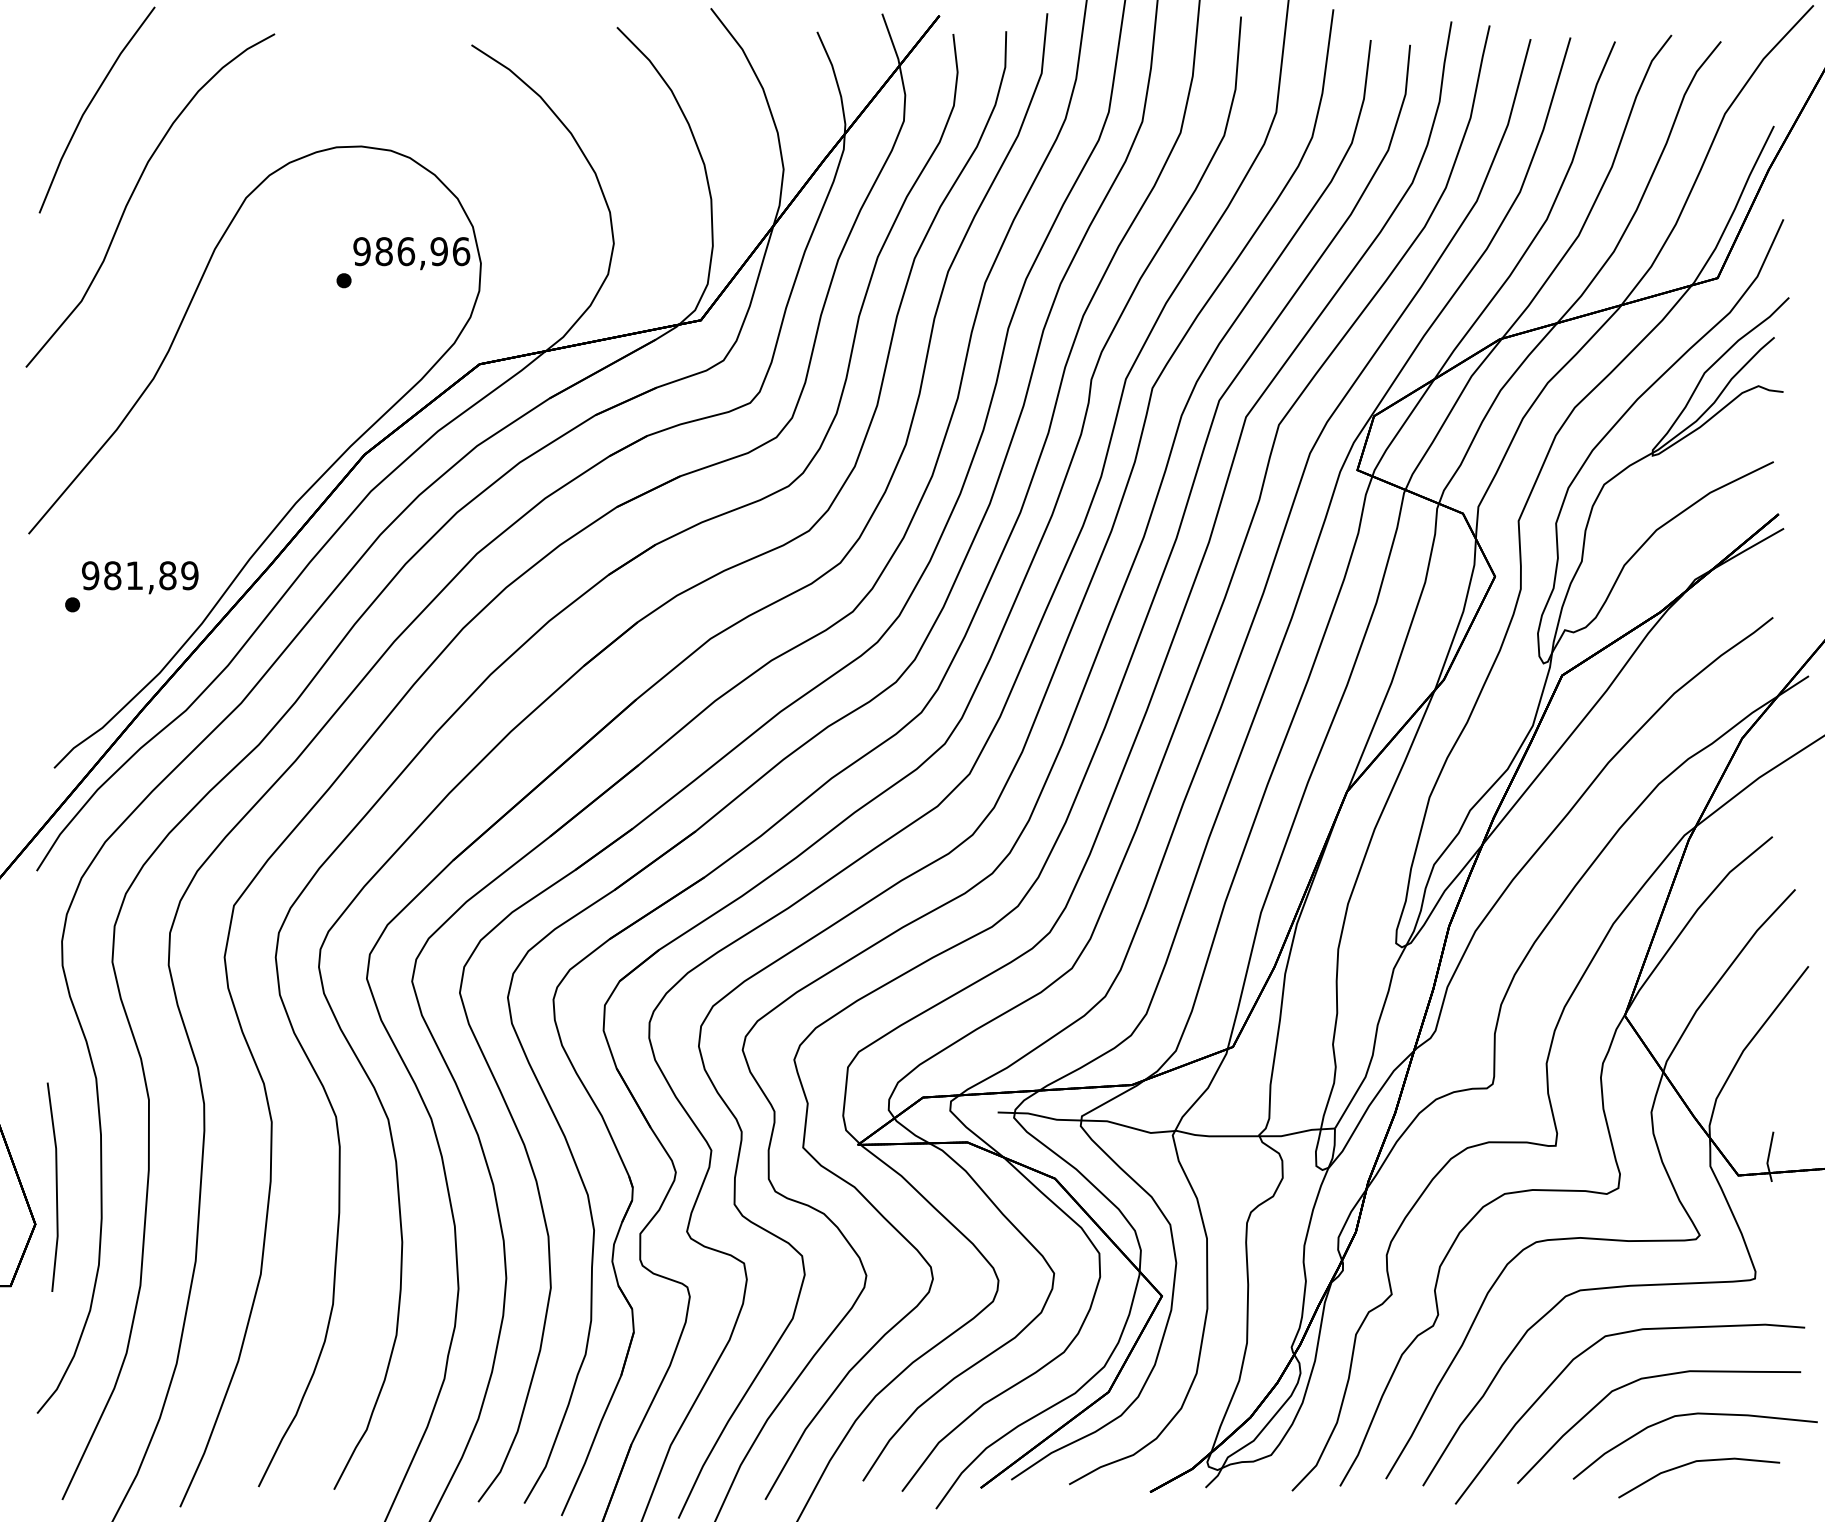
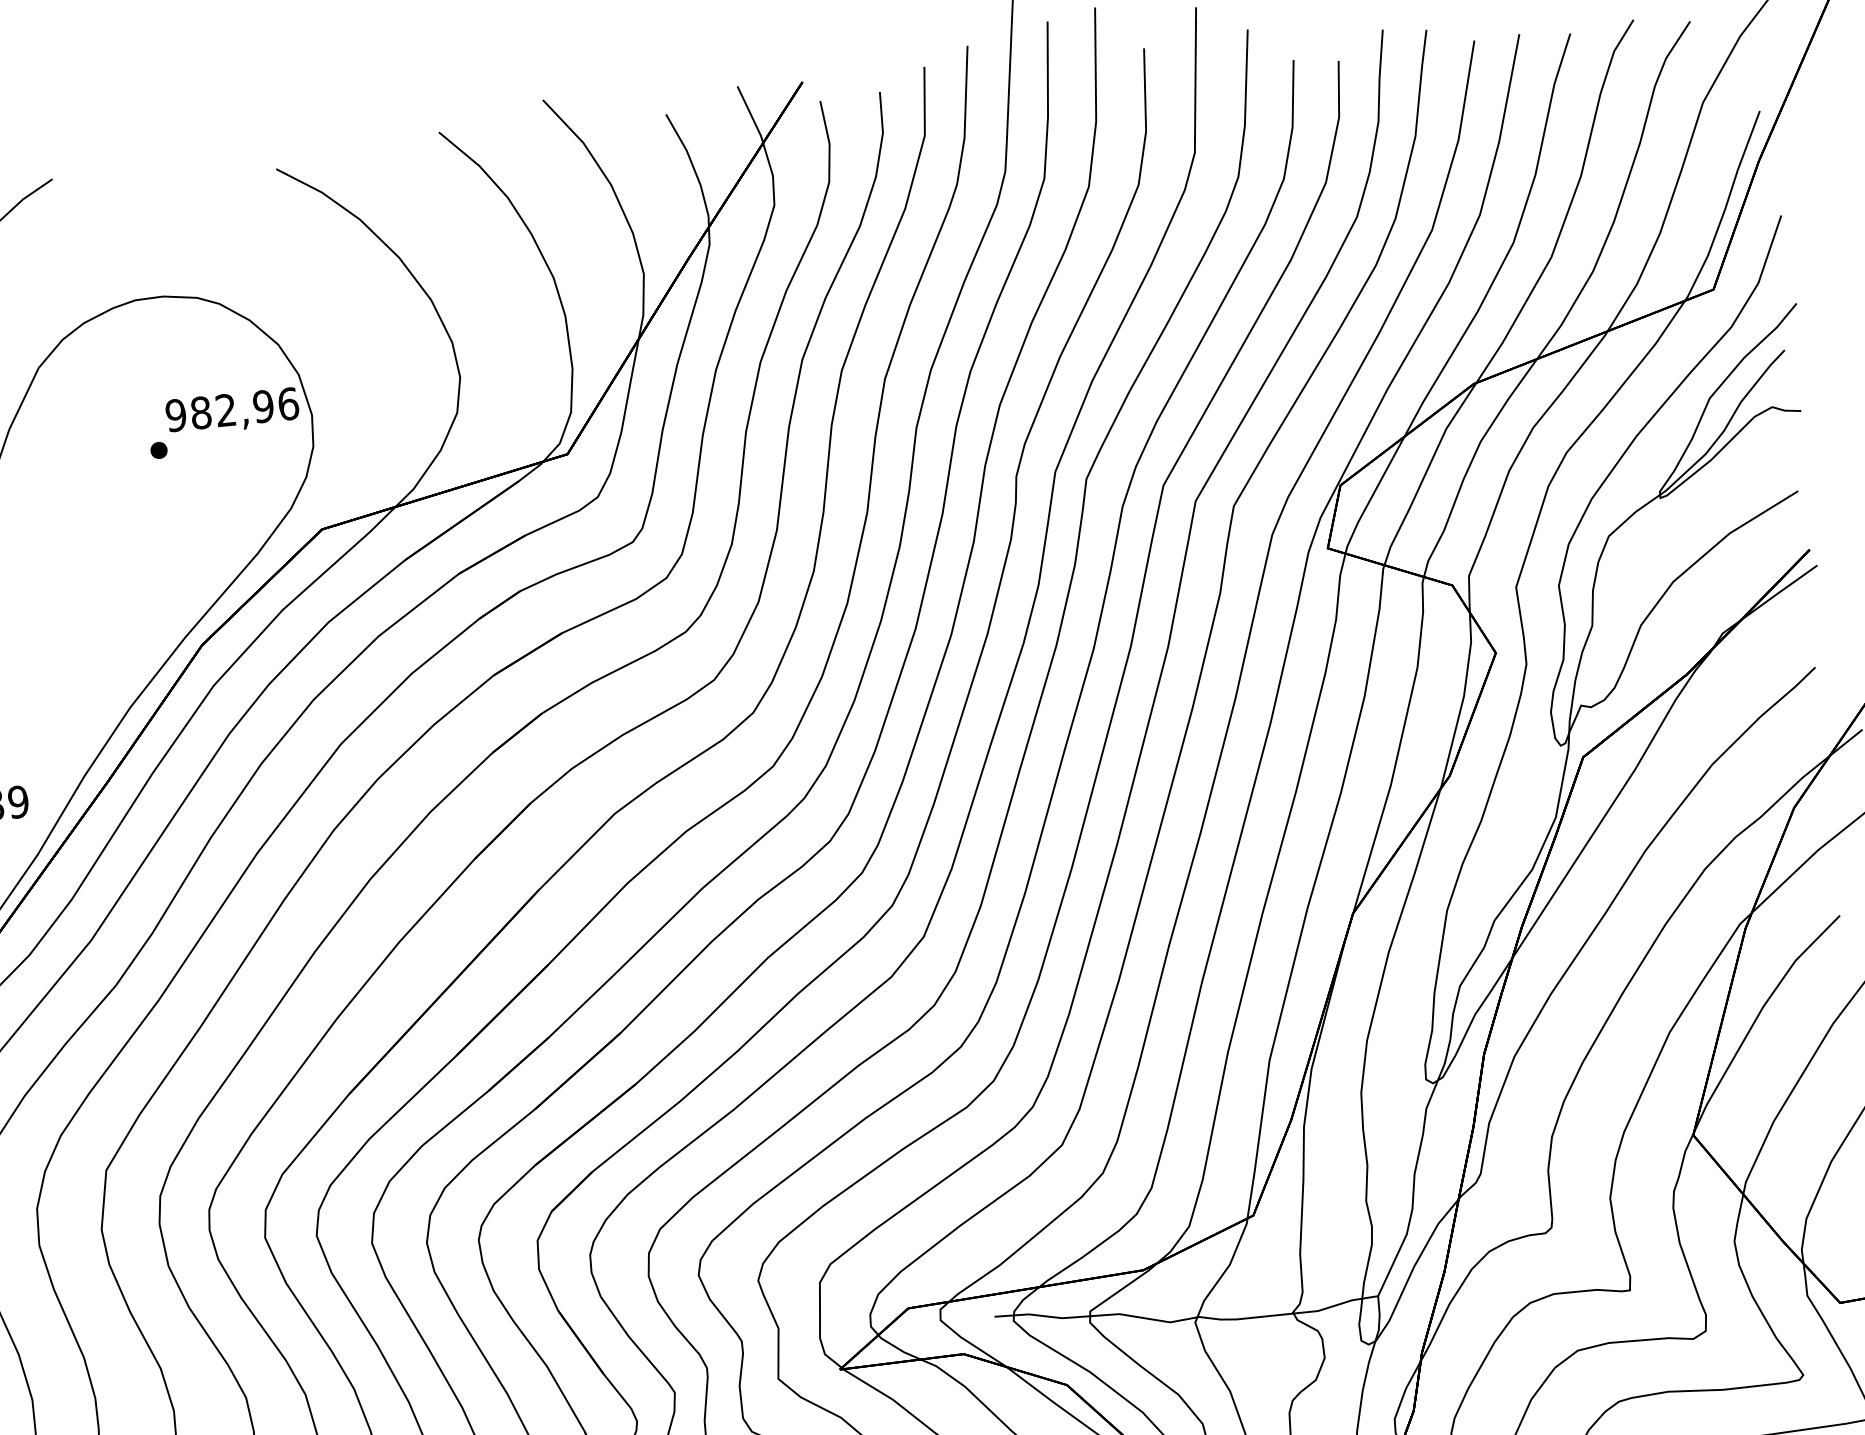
text: (406, 251) -> (226, 410), 986,96 -> 982,96

